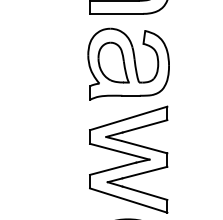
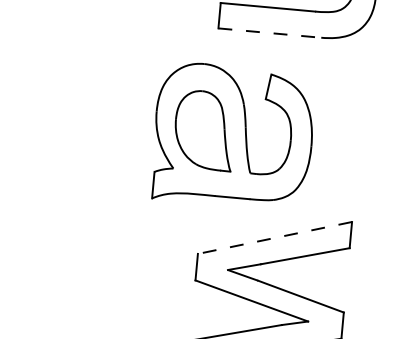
line: (116, 13) -> (269, 32), solid -> dashed
part: (128, 63) -> (233, 134), moved
line: (128, 118) -> (274, 238), solid -> dashed

